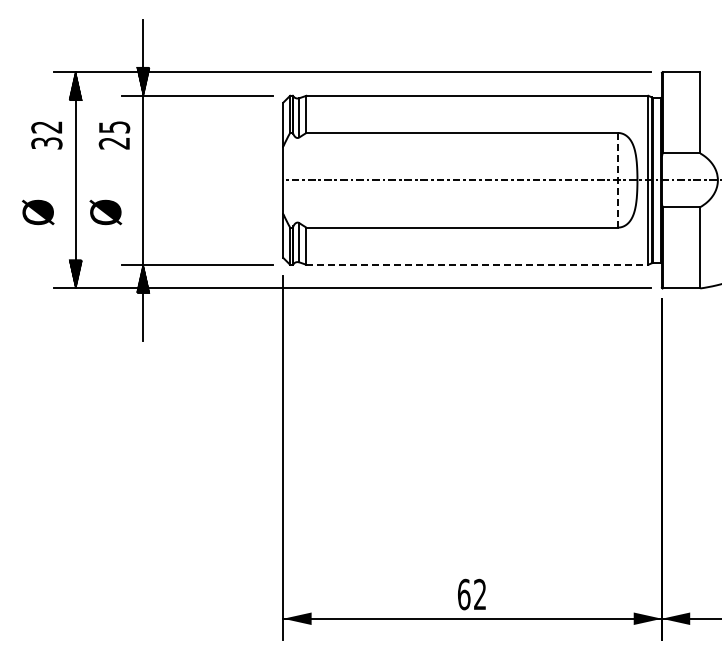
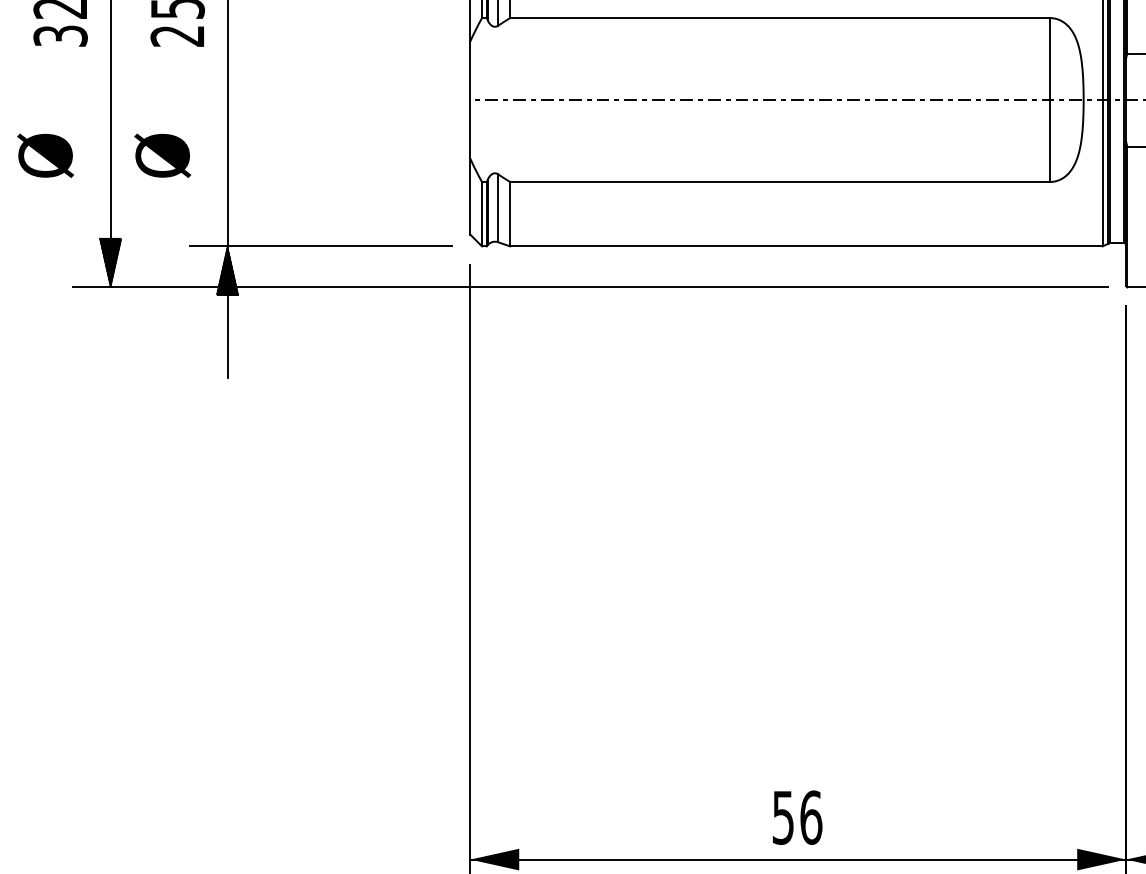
line: (618, 179) -> (1050, 98), dashed -> solid
line: (477, 264) -> (806, 245), dashed -> solid
text: (472, 594) -> (797, 817), 62 -> 56

